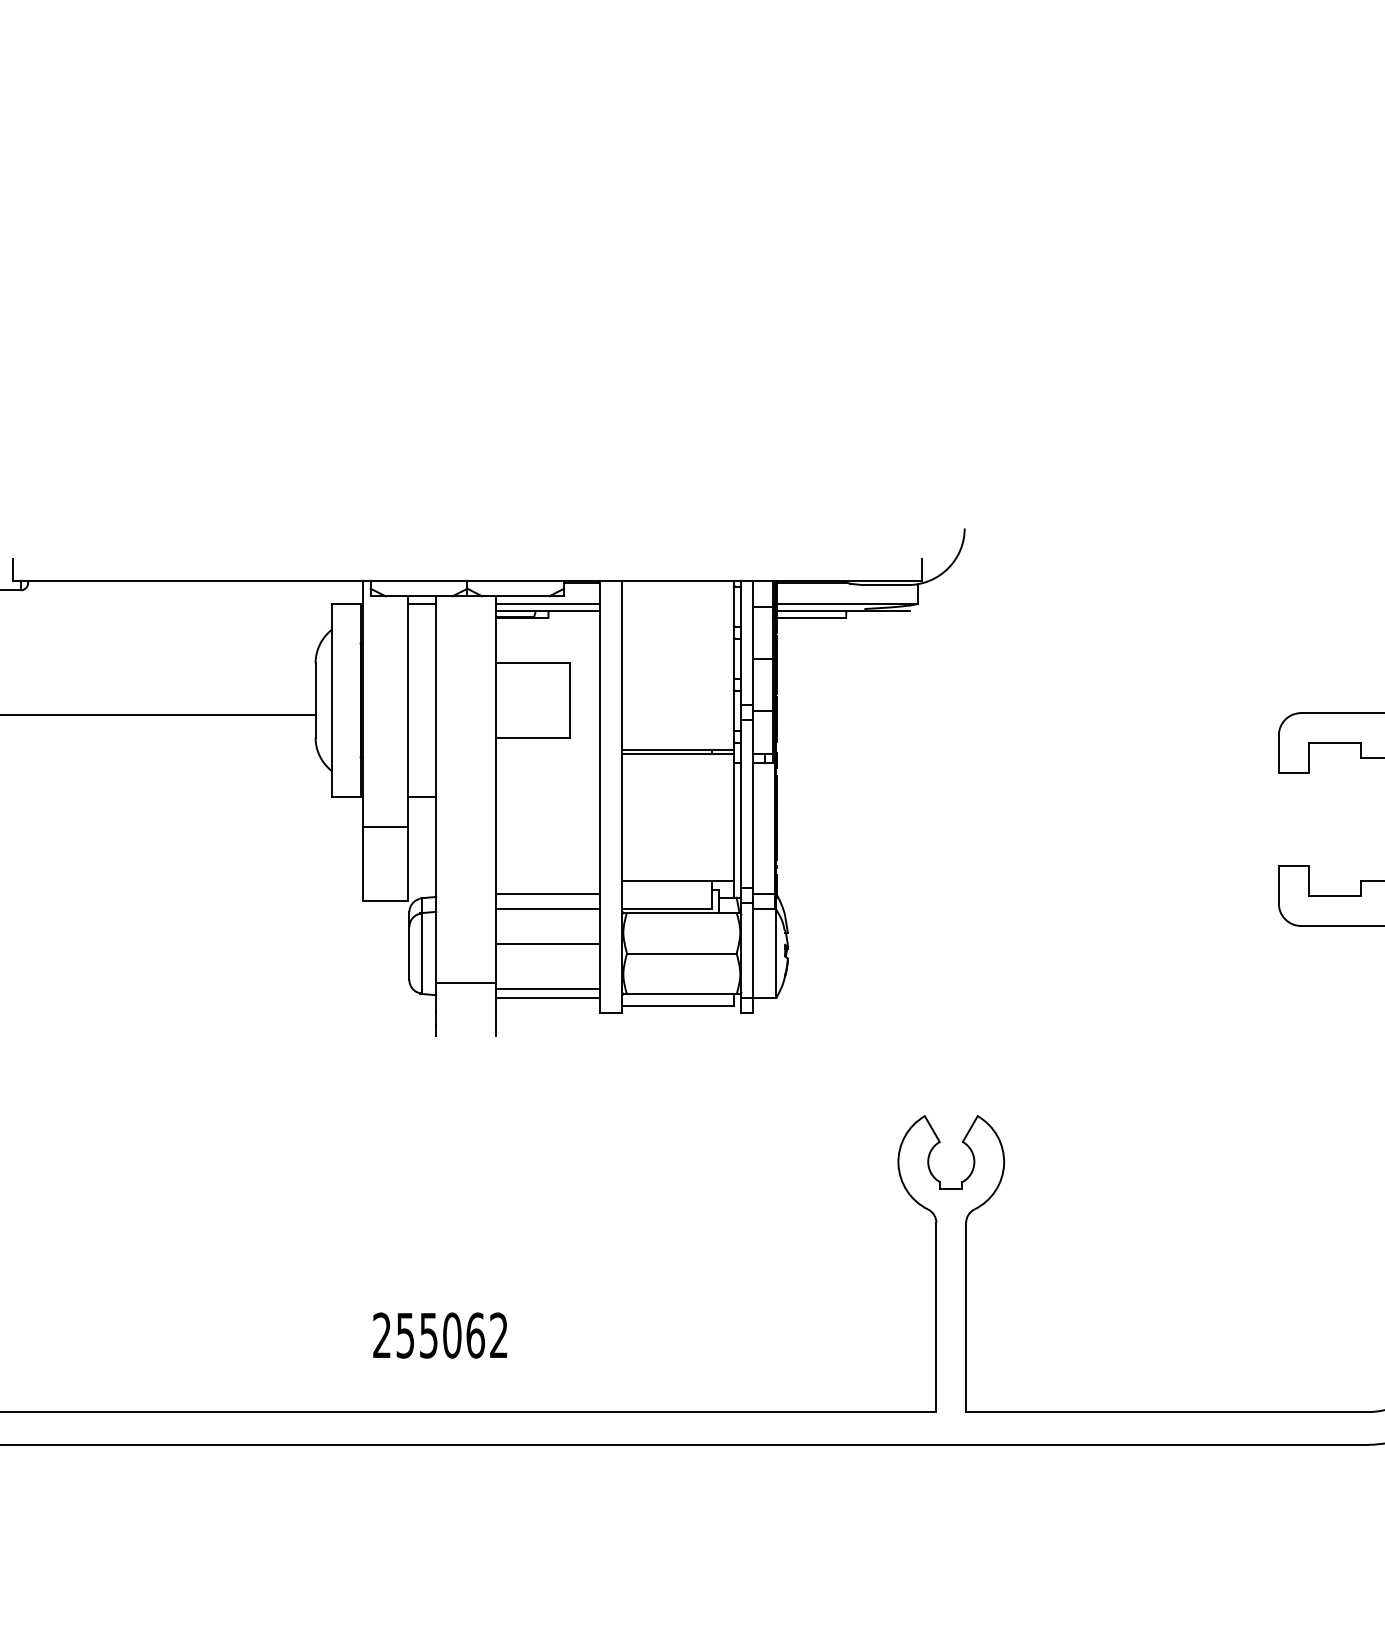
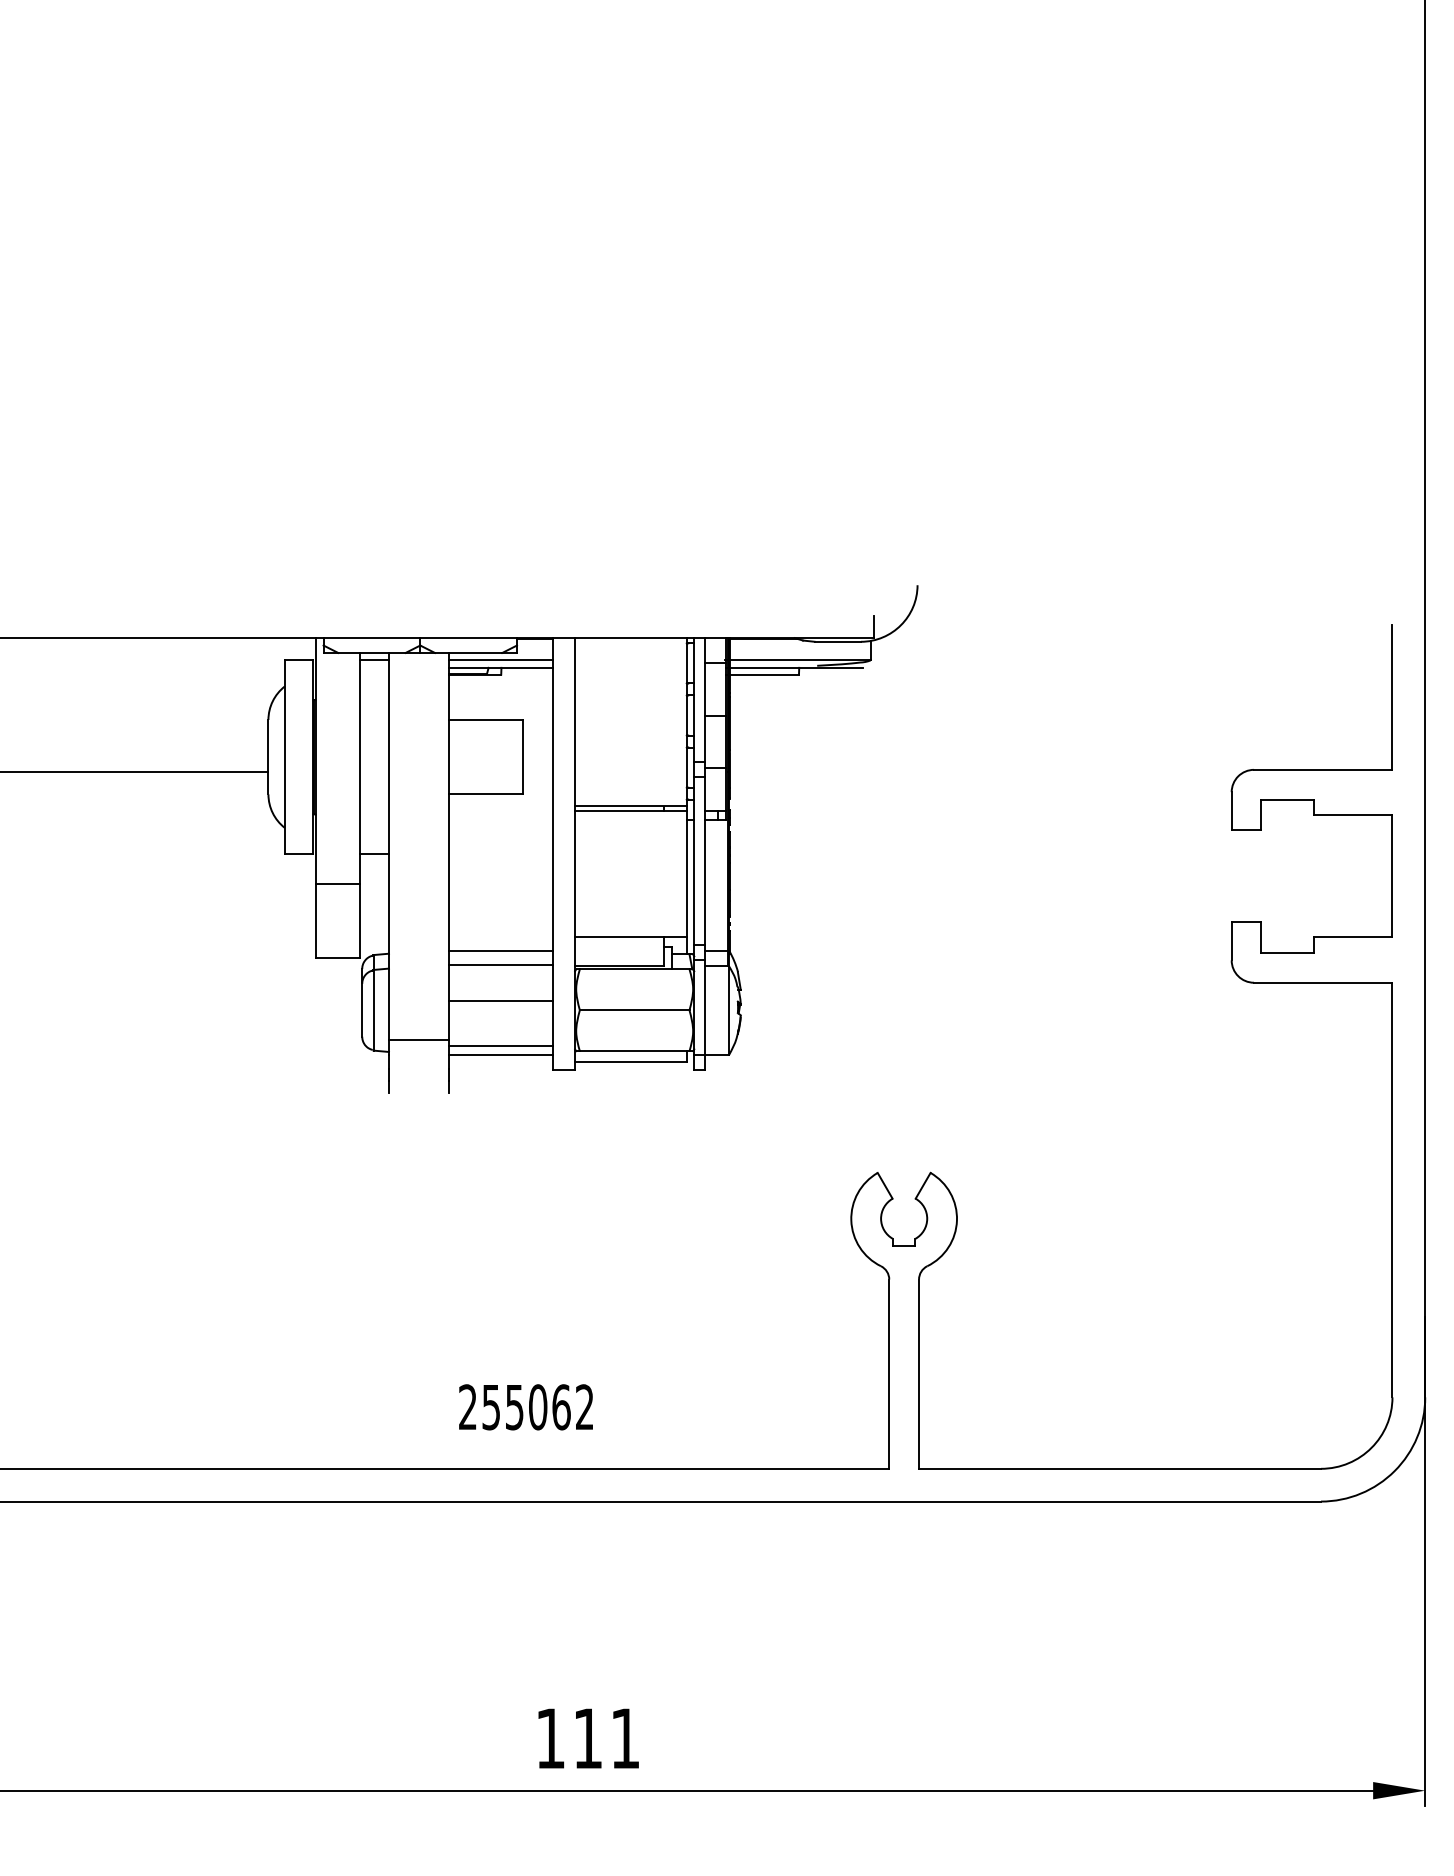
text: (439, 1335) -> (525, 1407), moved

